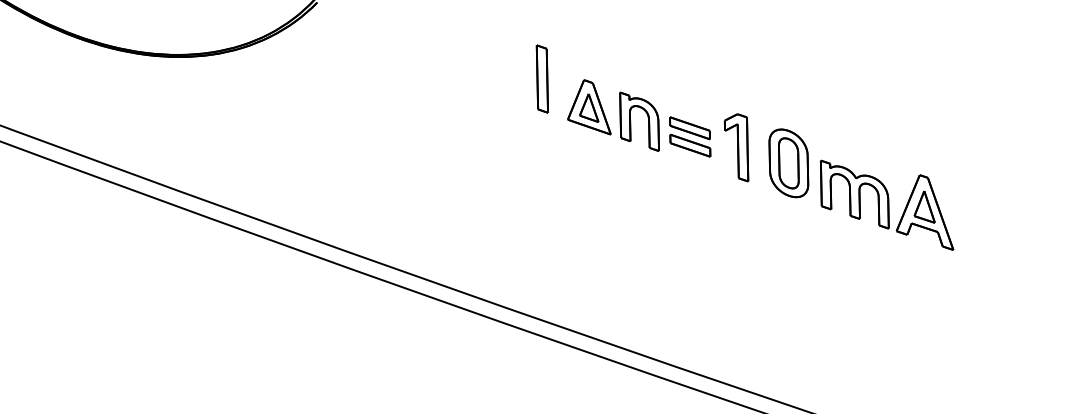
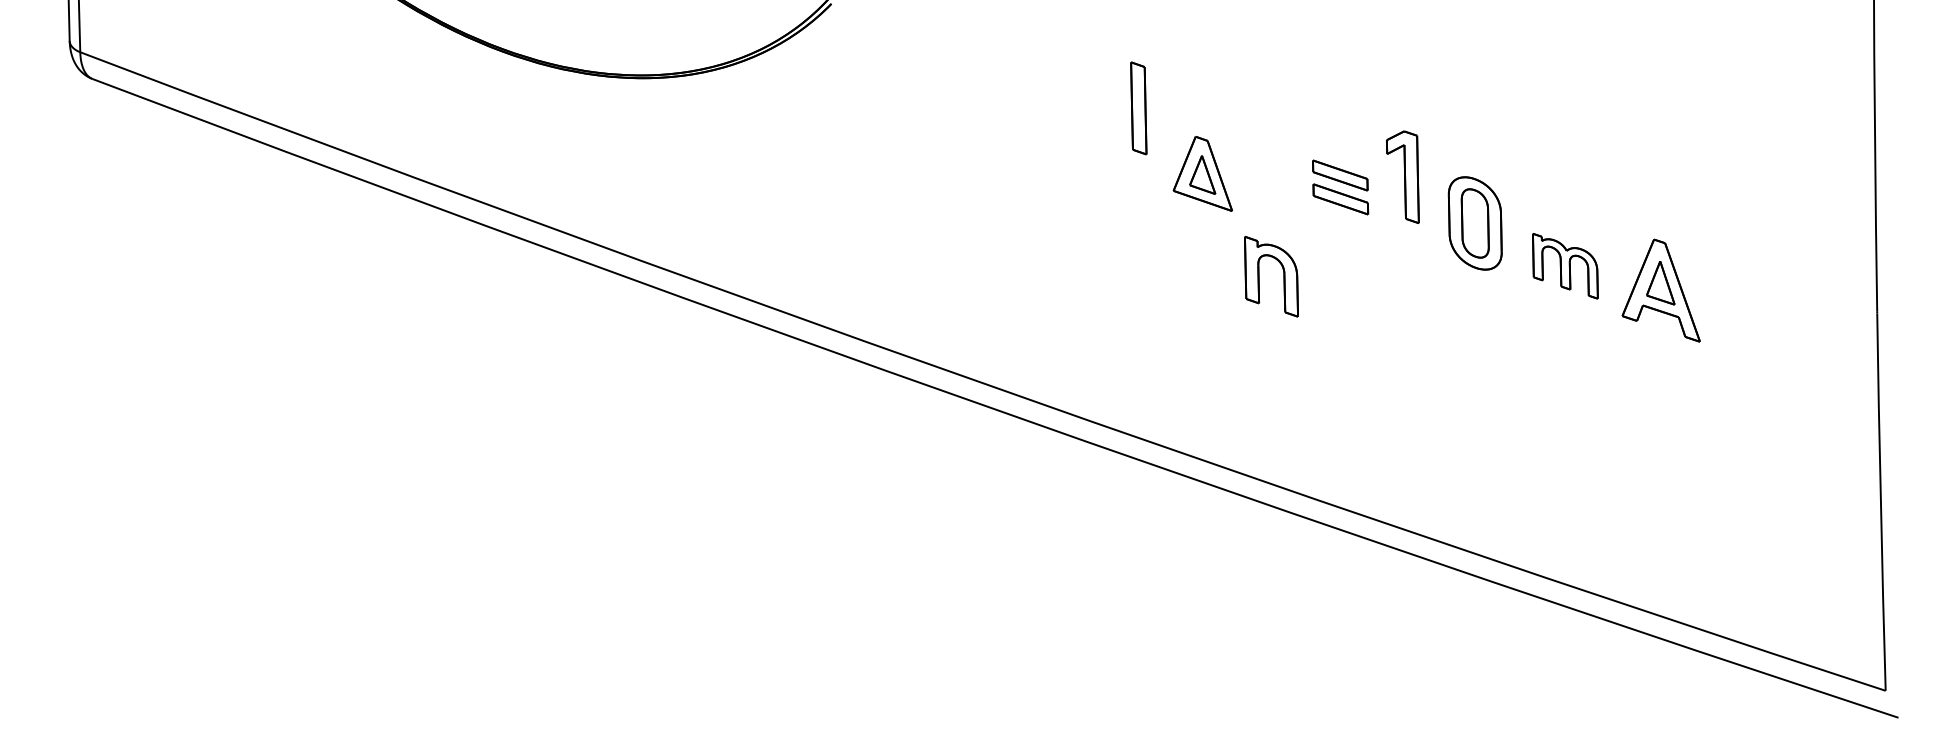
part: (589, 106) -> (1202, 173), moved
part: (630, 121) -> (1259, 276), moved
part: (736, 147) -> (1402, 176), moved
part: (854, 194) -> (1565, 266), size x0.7

